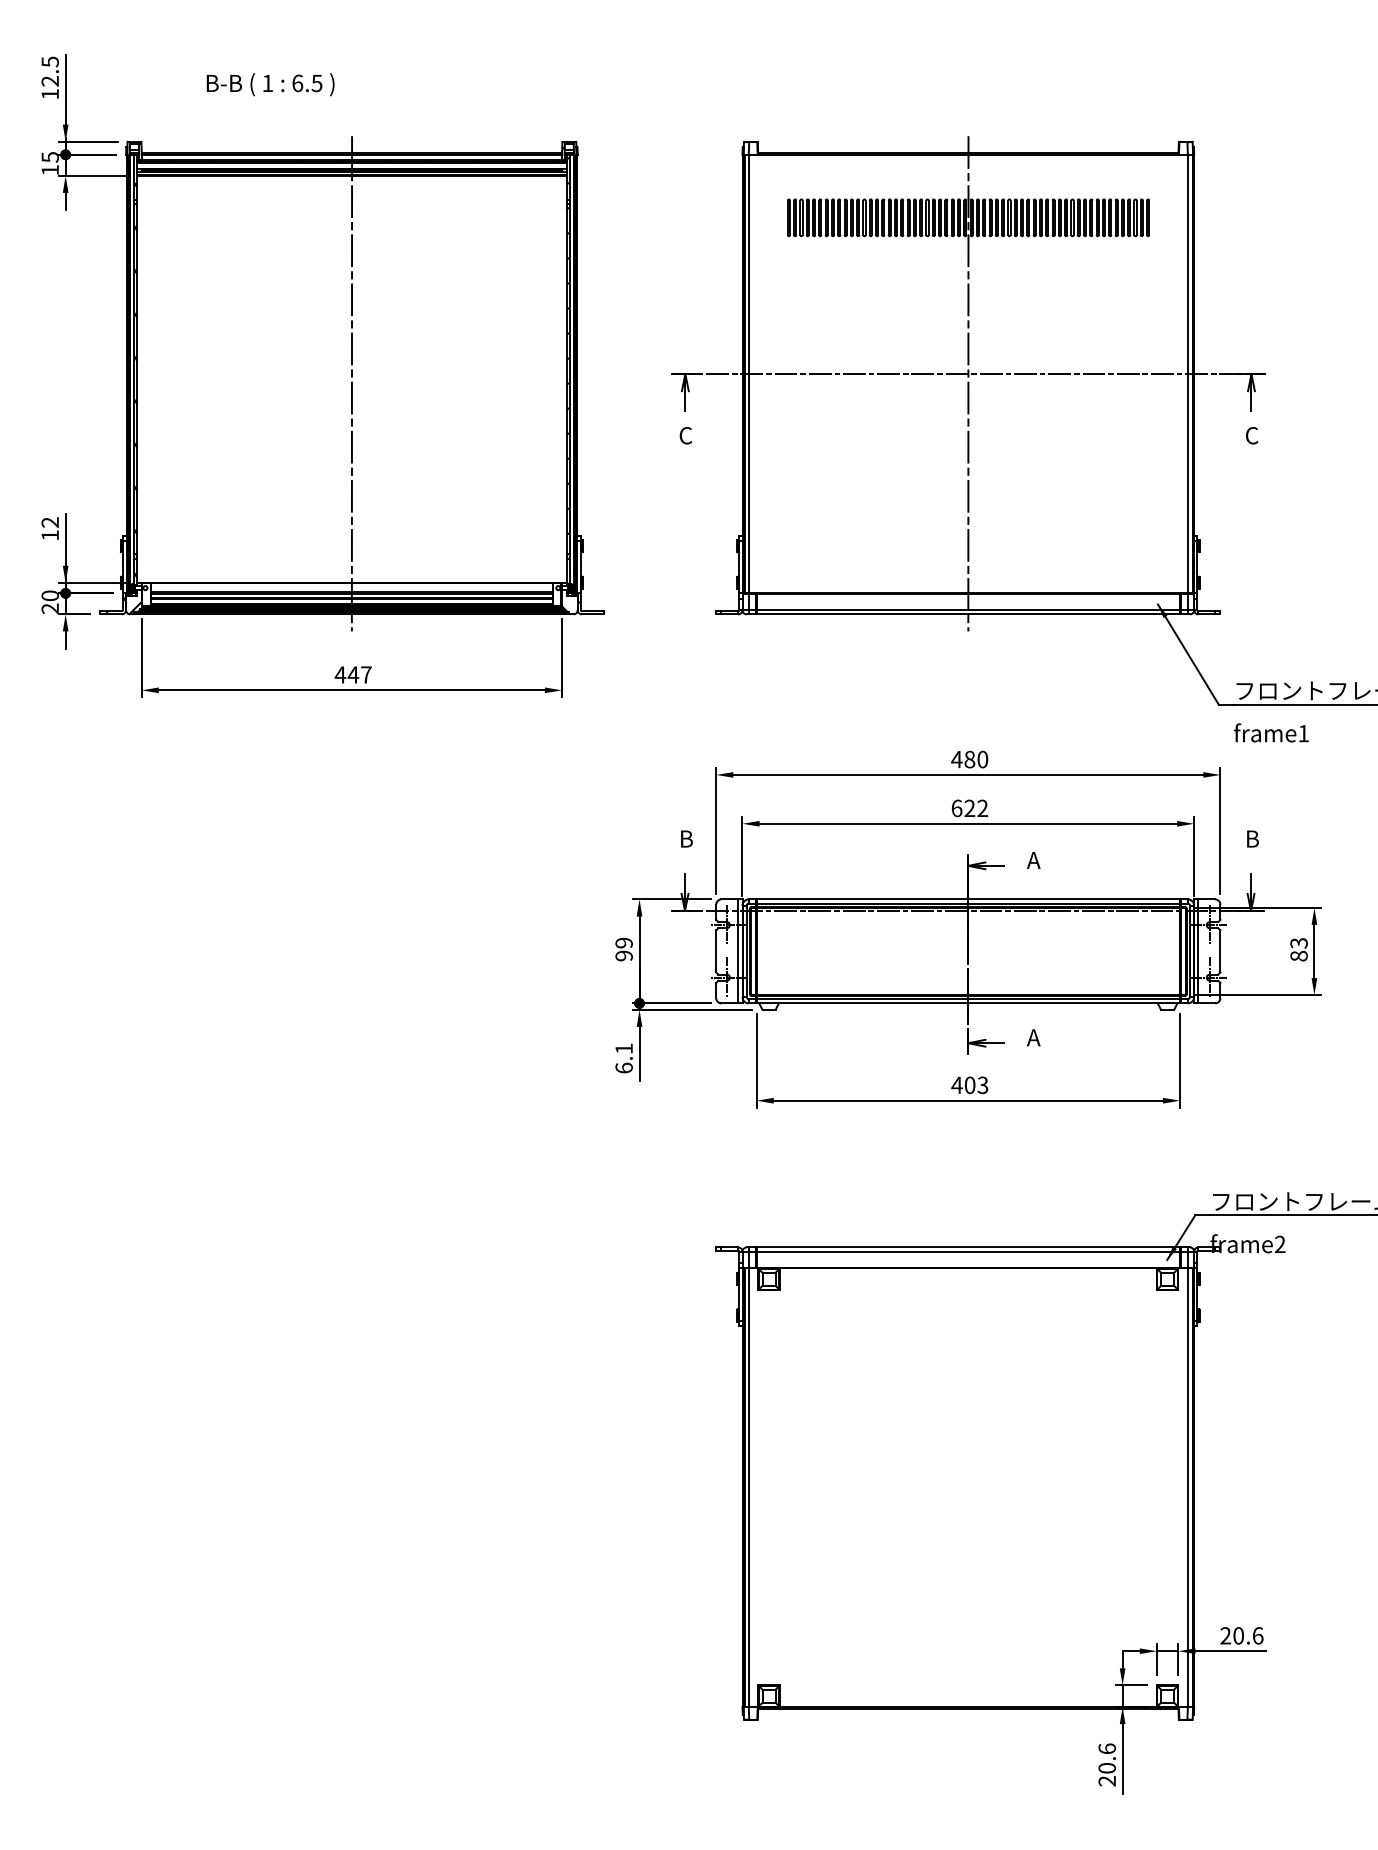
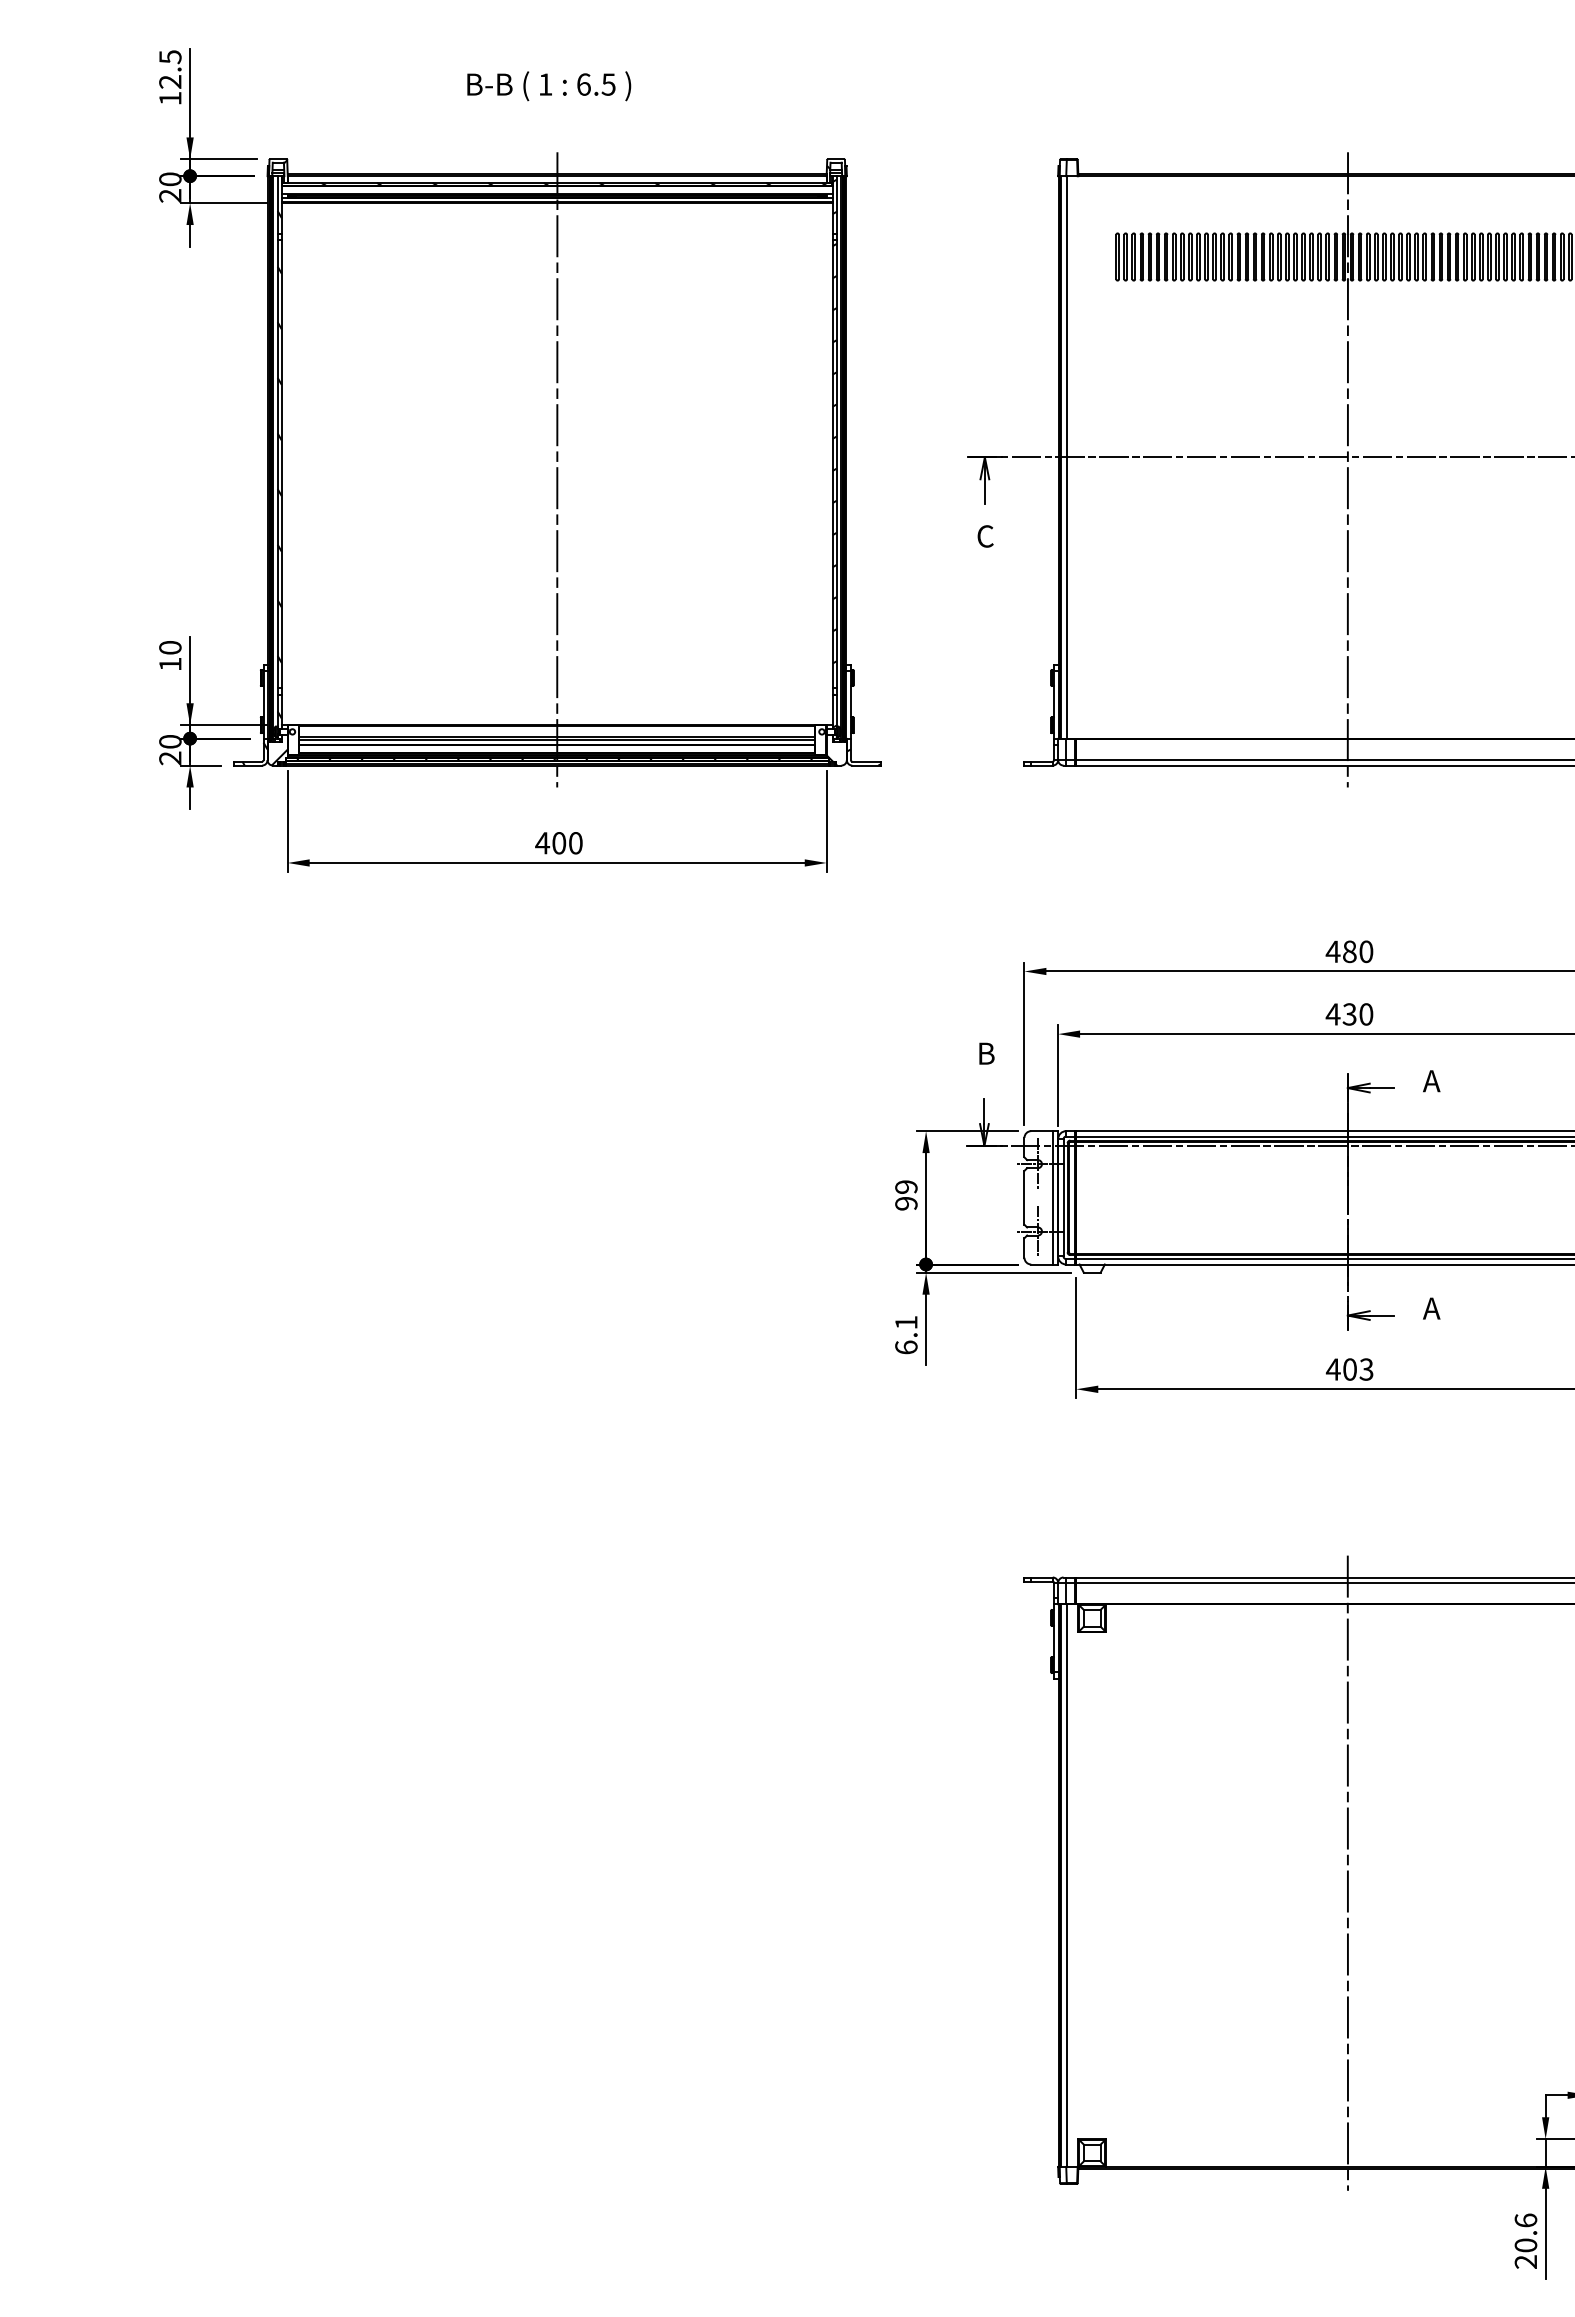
text: (270, 84) -> (549, 85), moved
text: (49, 163) -> (169, 187), 15 -> 20
text: (50, 522) -> (170, 647), 12 -> 10
text: (359, 674) -> (566, 842), 447 -> 400
text: (969, 808) -> (1349, 1014), 622 -> 430
line: (968, 1477) -> (1348, 1872), added

